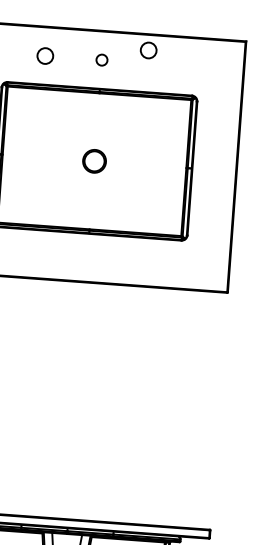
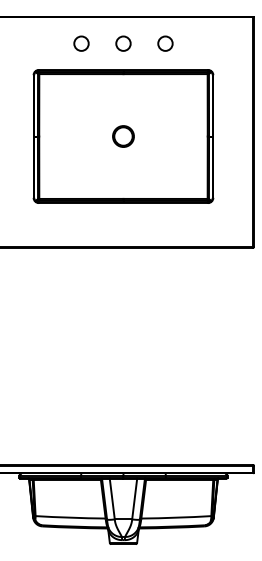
circle: (148, 50) -> (165, 43), moved
circle: (45, 55) -> (81, 43), moved
circle: (102, 59) -> (123, 43), size x1.43

